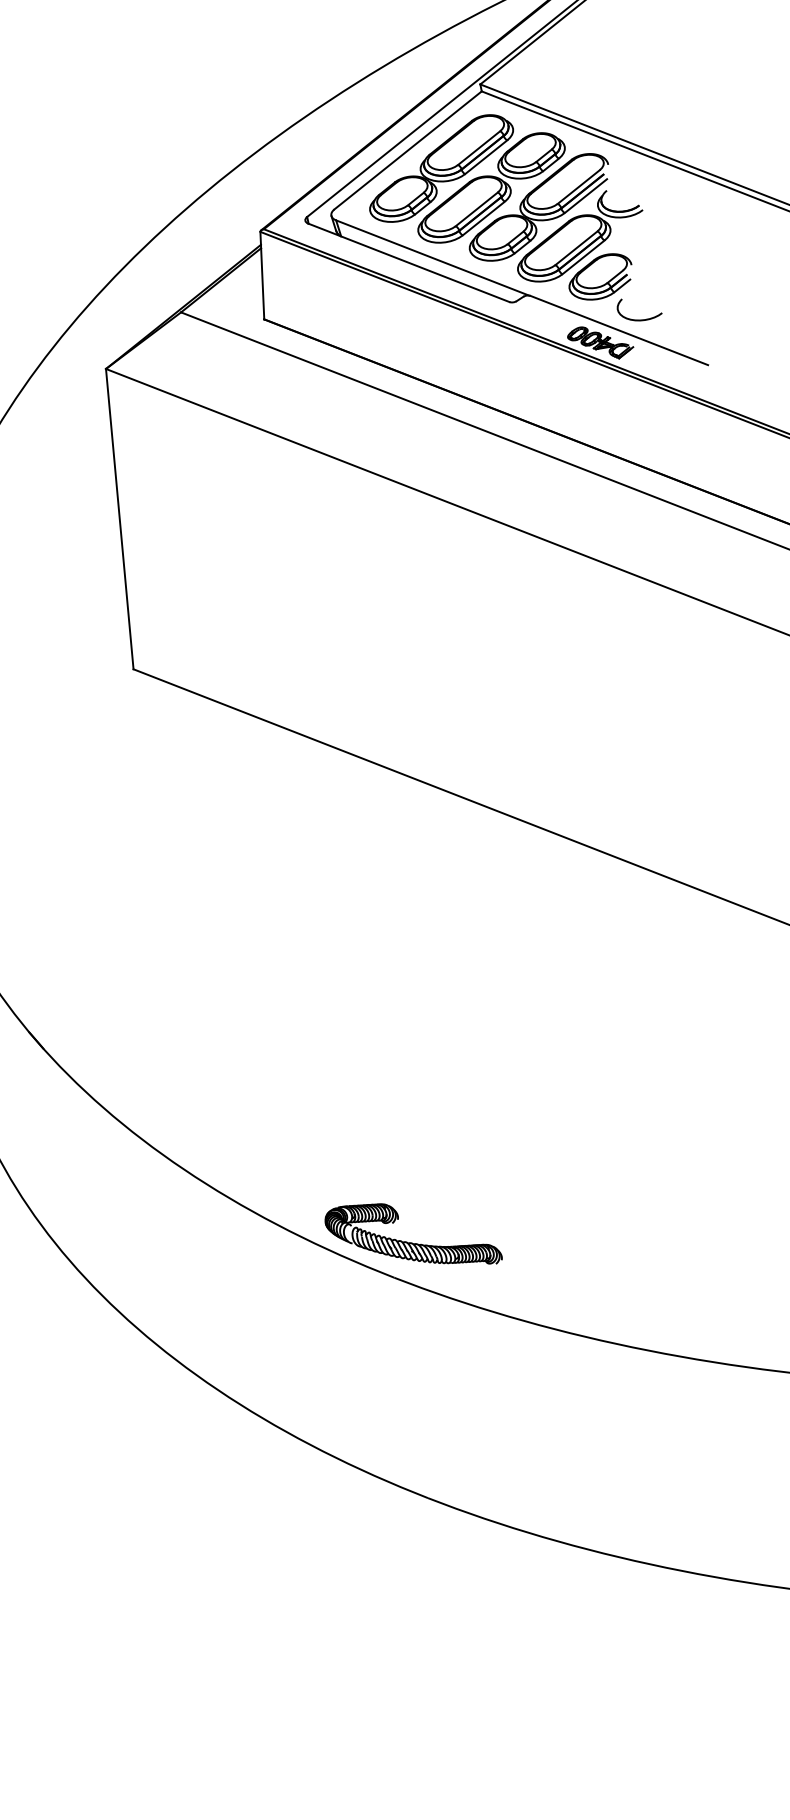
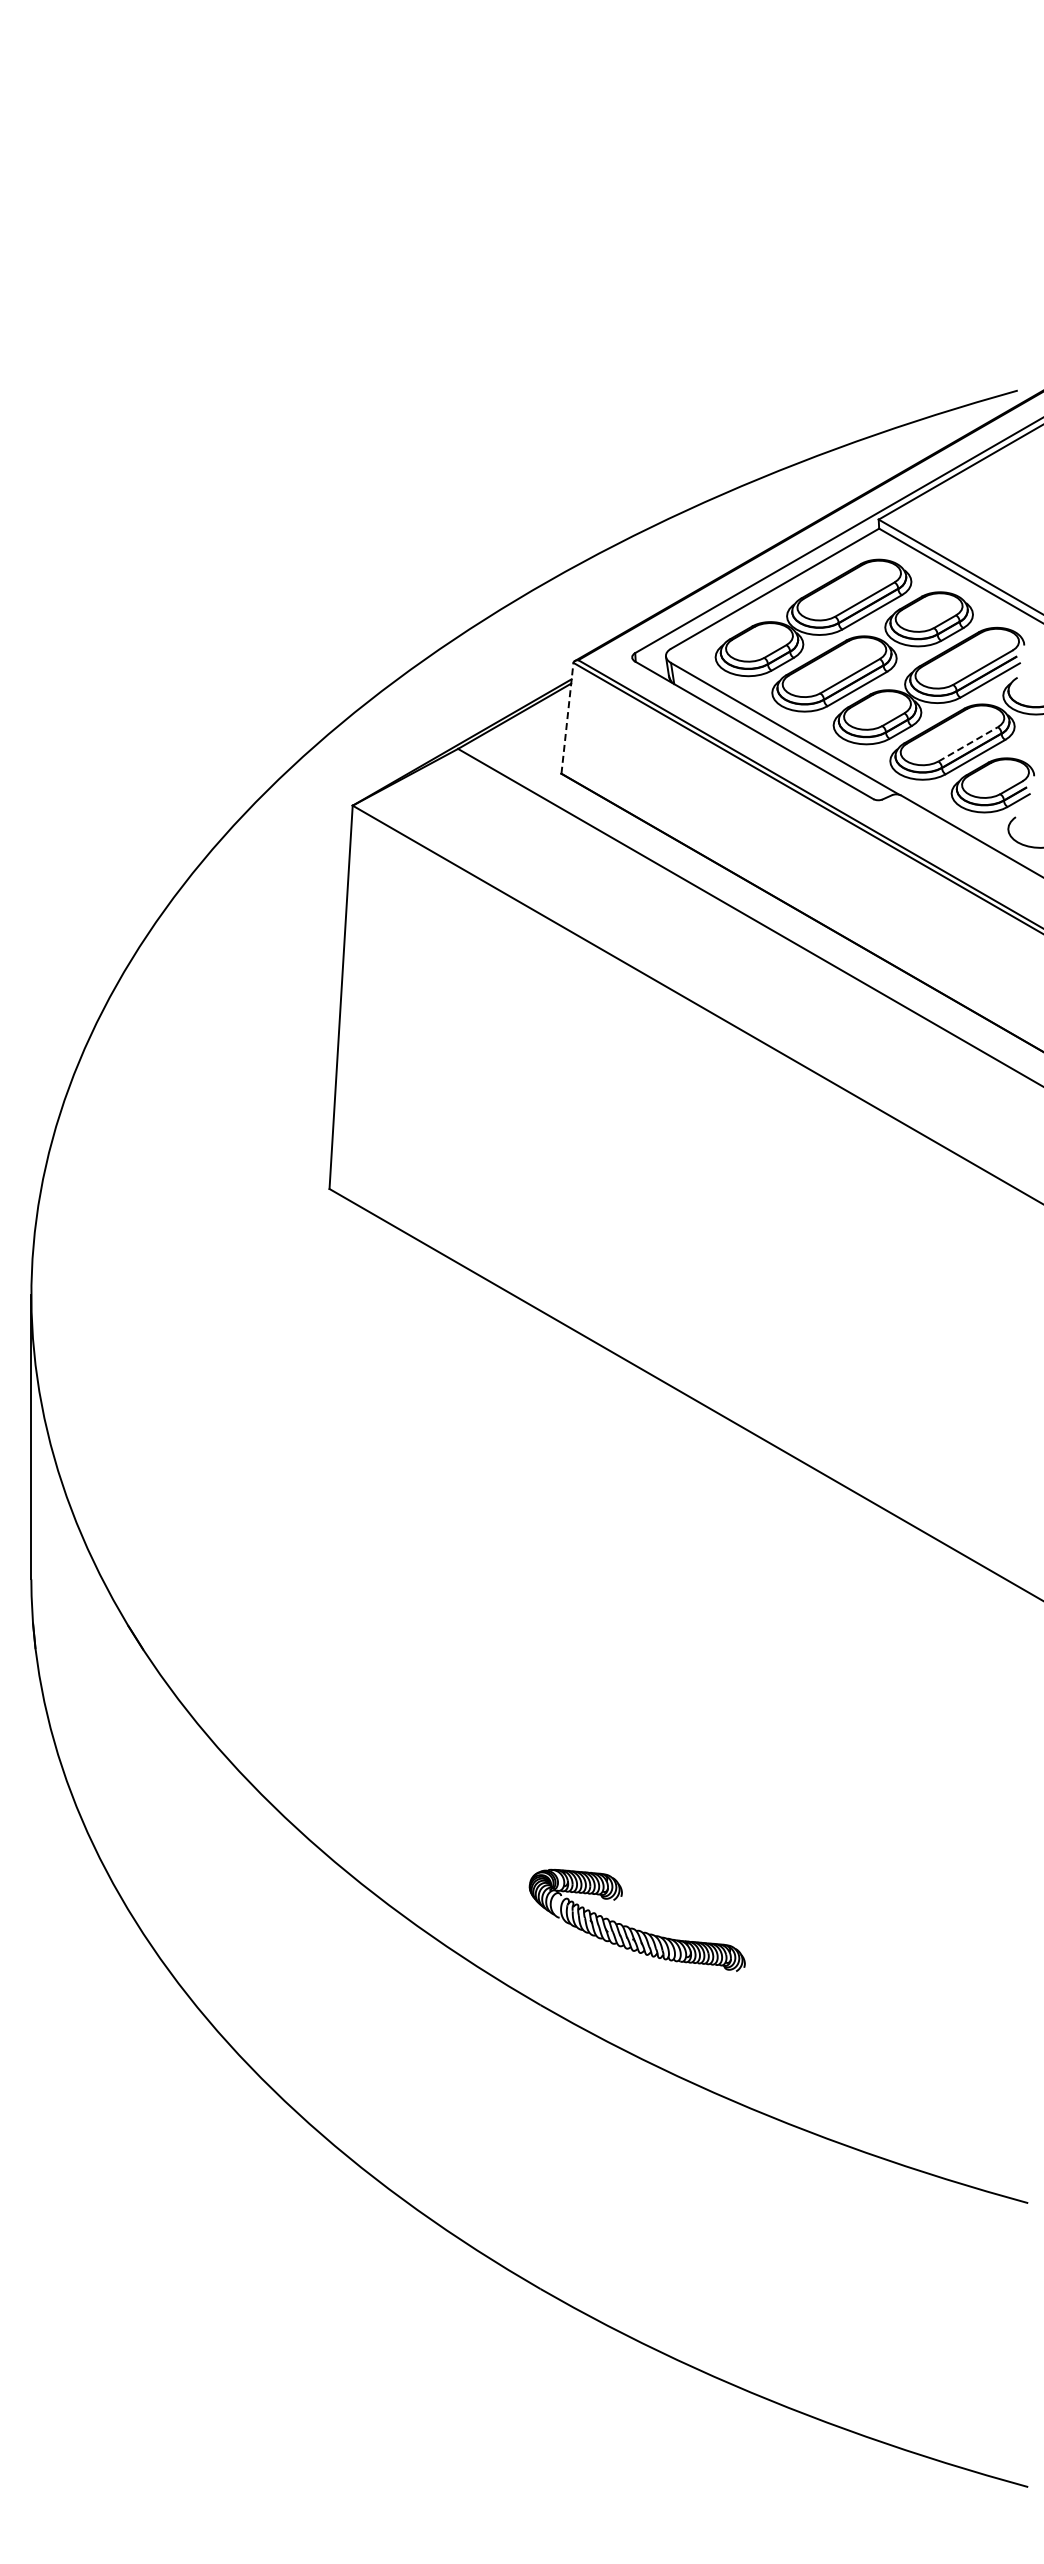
line: (576, 248) -> (968, 744), solid -> dashed
line: (262, 275) -> (567, 718), solid -> dashed
part: (600, 342) -> (980, 867), removed
part: (410, 1242) -> (632, 1927), moved

